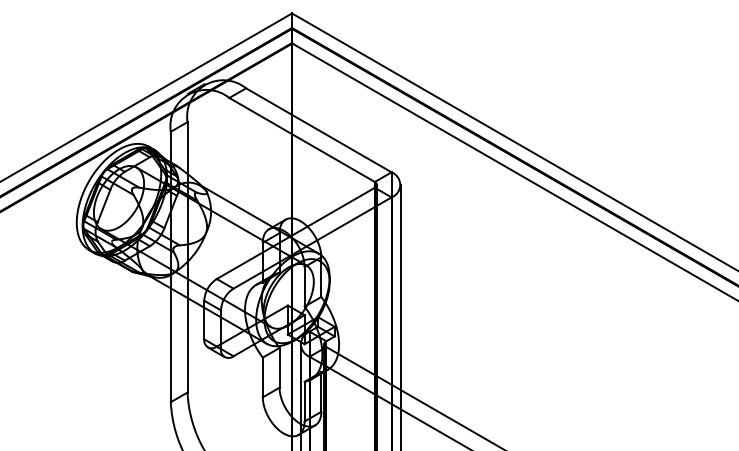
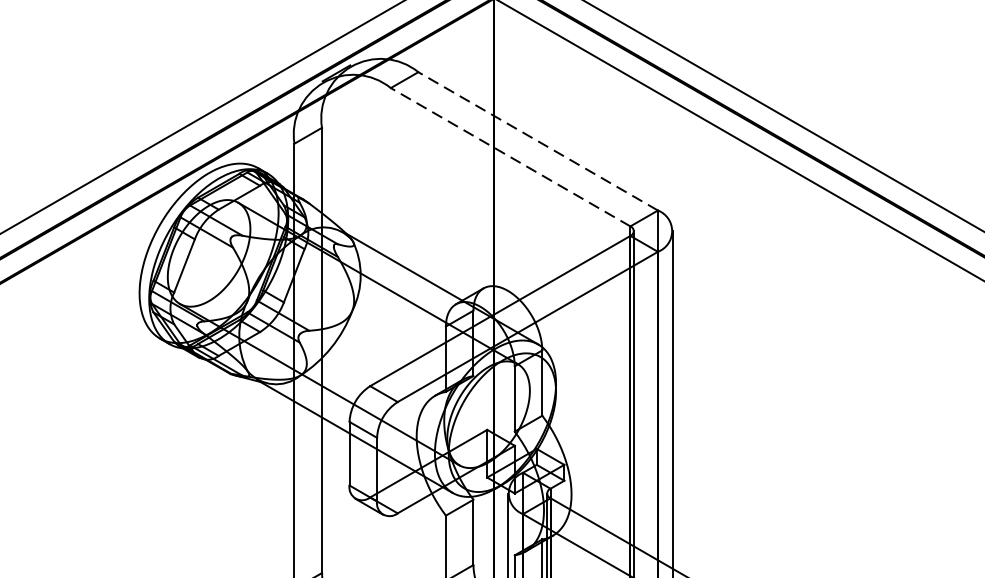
line: (318, 130) -> (537, 141), solid -> dashed
line: (301, 139) -> (509, 156), solid -> dashed

